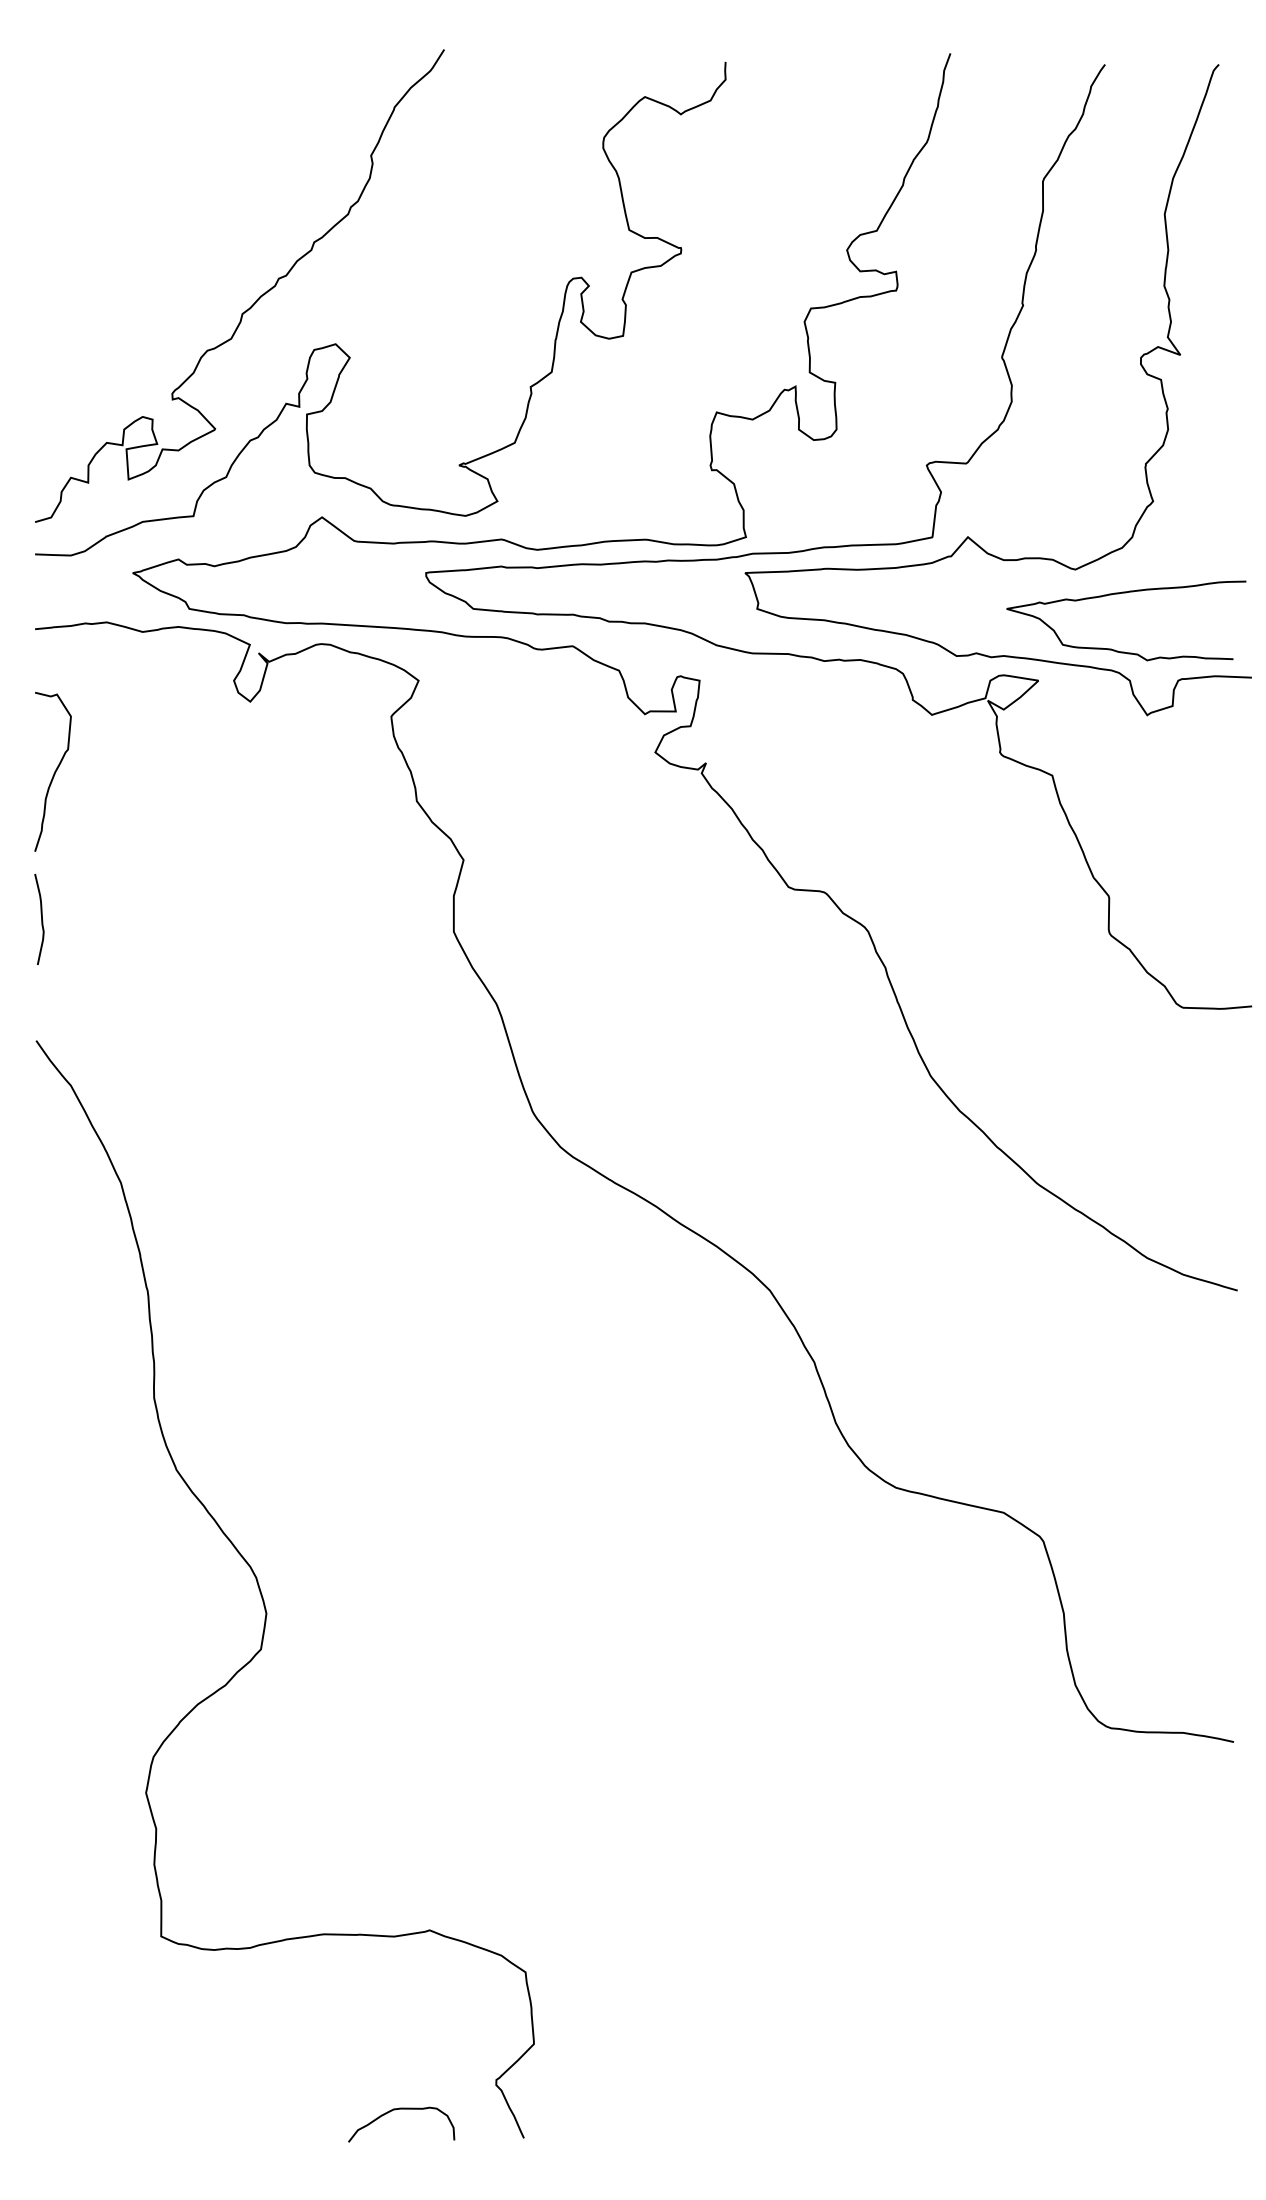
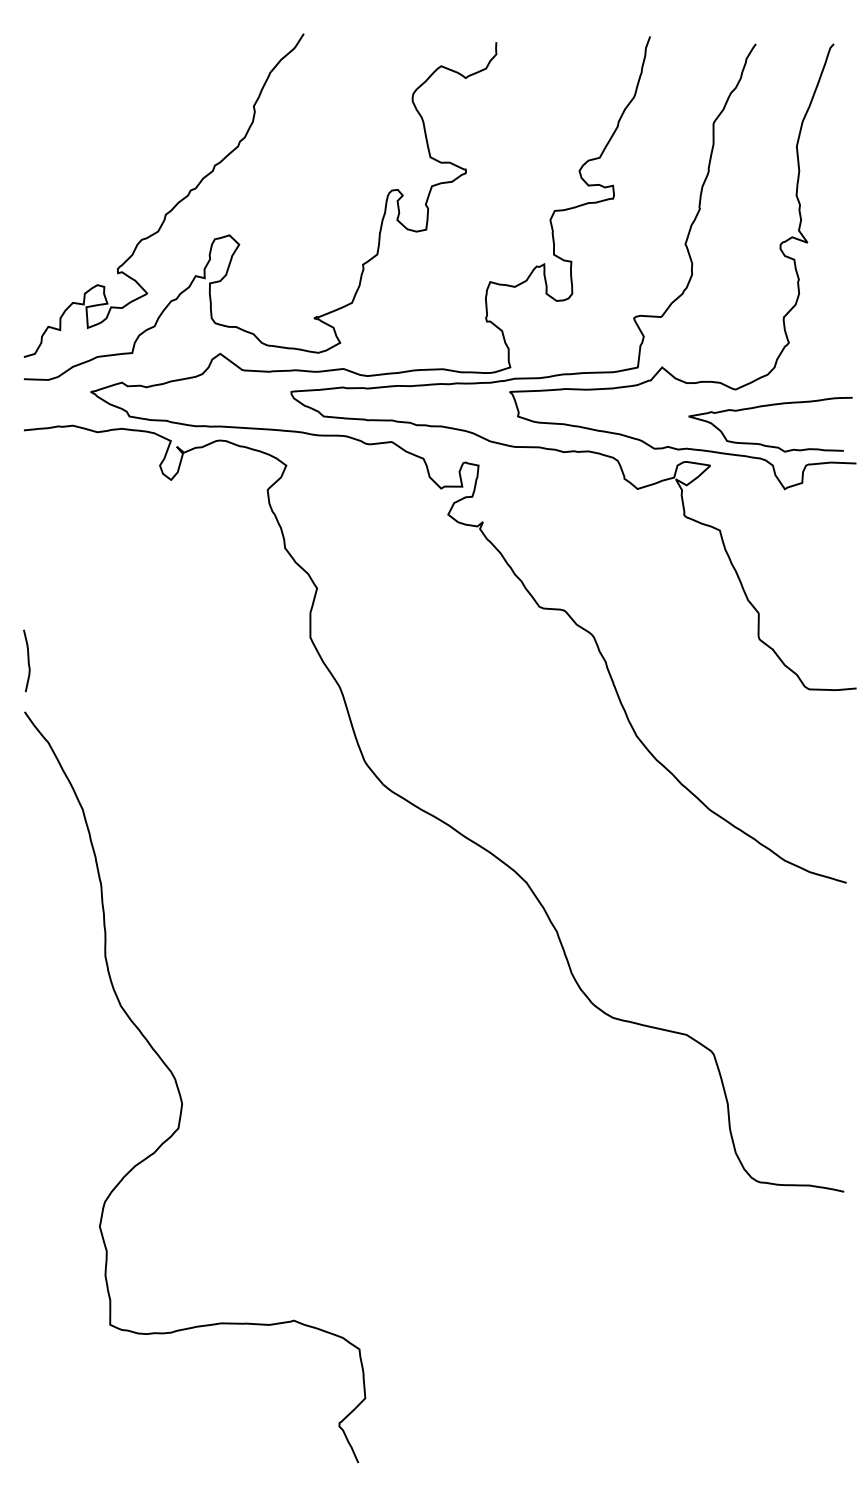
curve: (54, 771) -> (37, 527), removed
curve: (40, 918) -> (27, 660), moved
curve: (401, 2109) -> (274, 1443), removed

